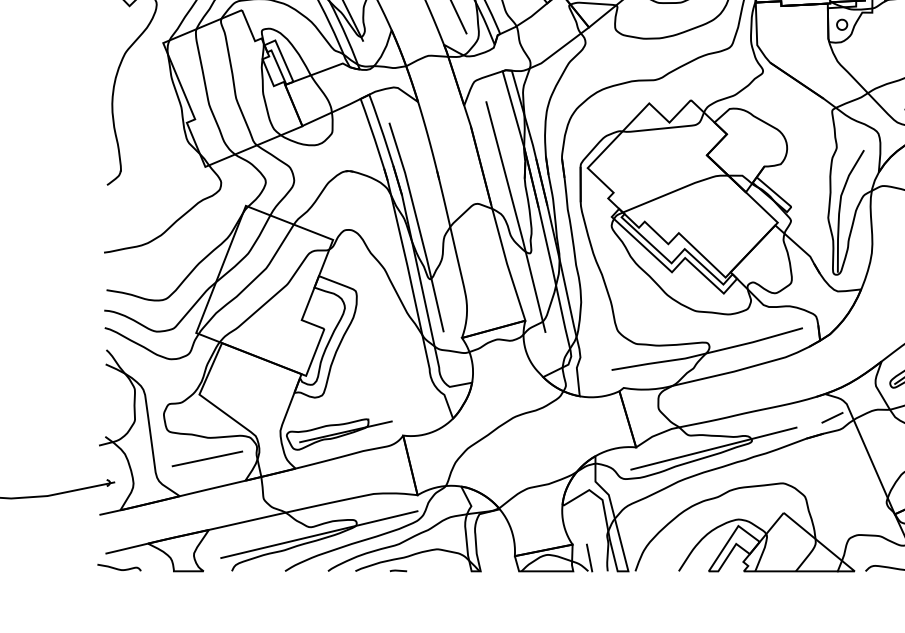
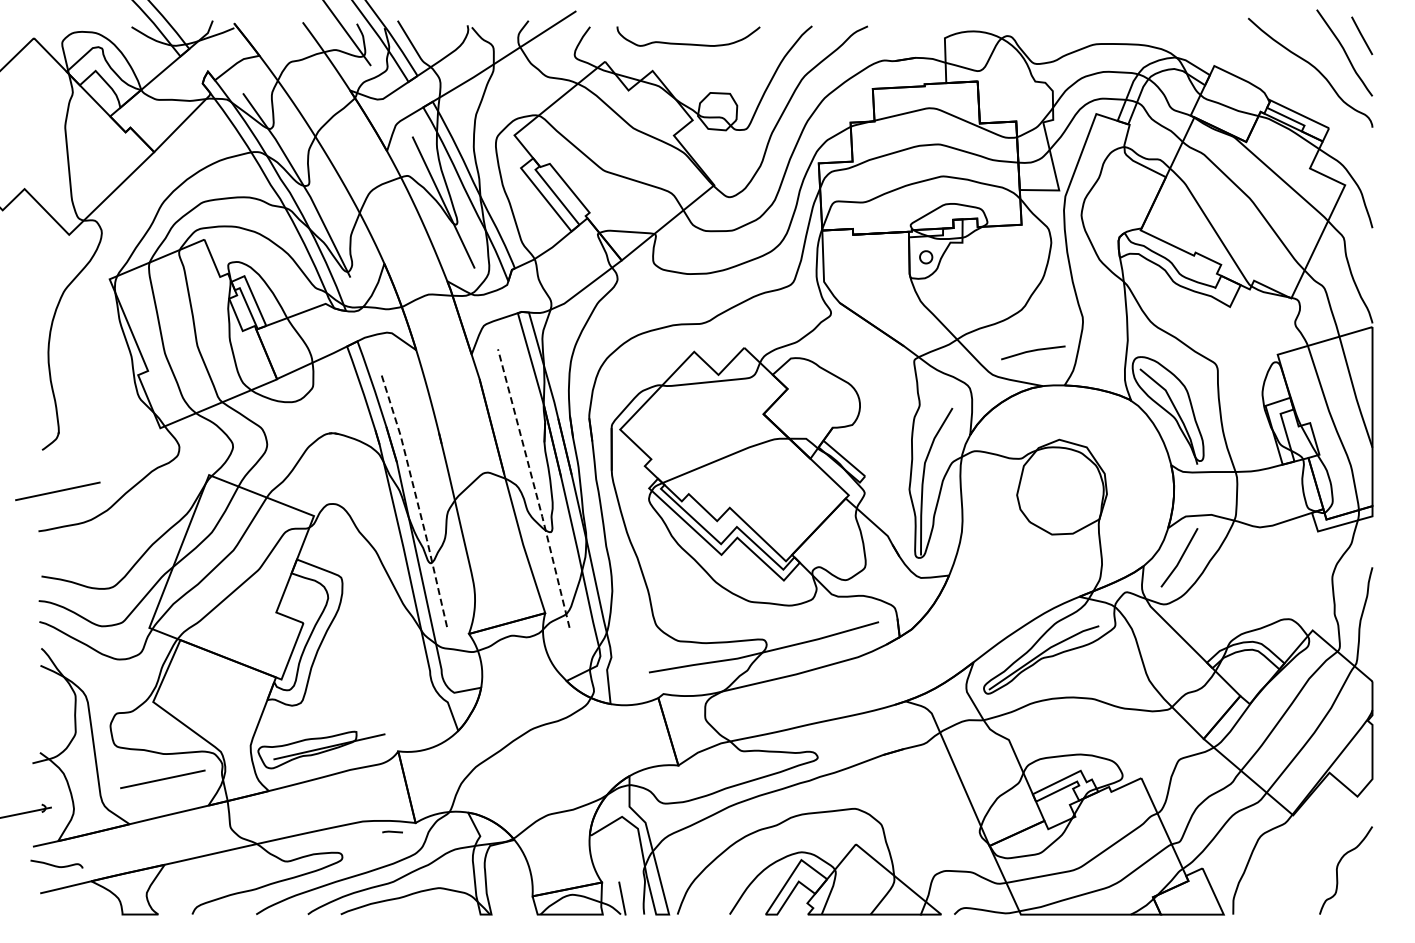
line: (516, 217) -> (534, 488), solid -> dashed
line: (119, 219) -> (57, 491), added
line: (419, 227) -> (417, 500), solid -> dashed
line: (832, 417) -> (914, 729), removed
line: (713, 448) -> (771, 766), removed
line: (319, 534) -> (297, 870), removed
curve: (119, 568) -> (56, 865), moved
line: (398, 570) -> (392, 831), moved

